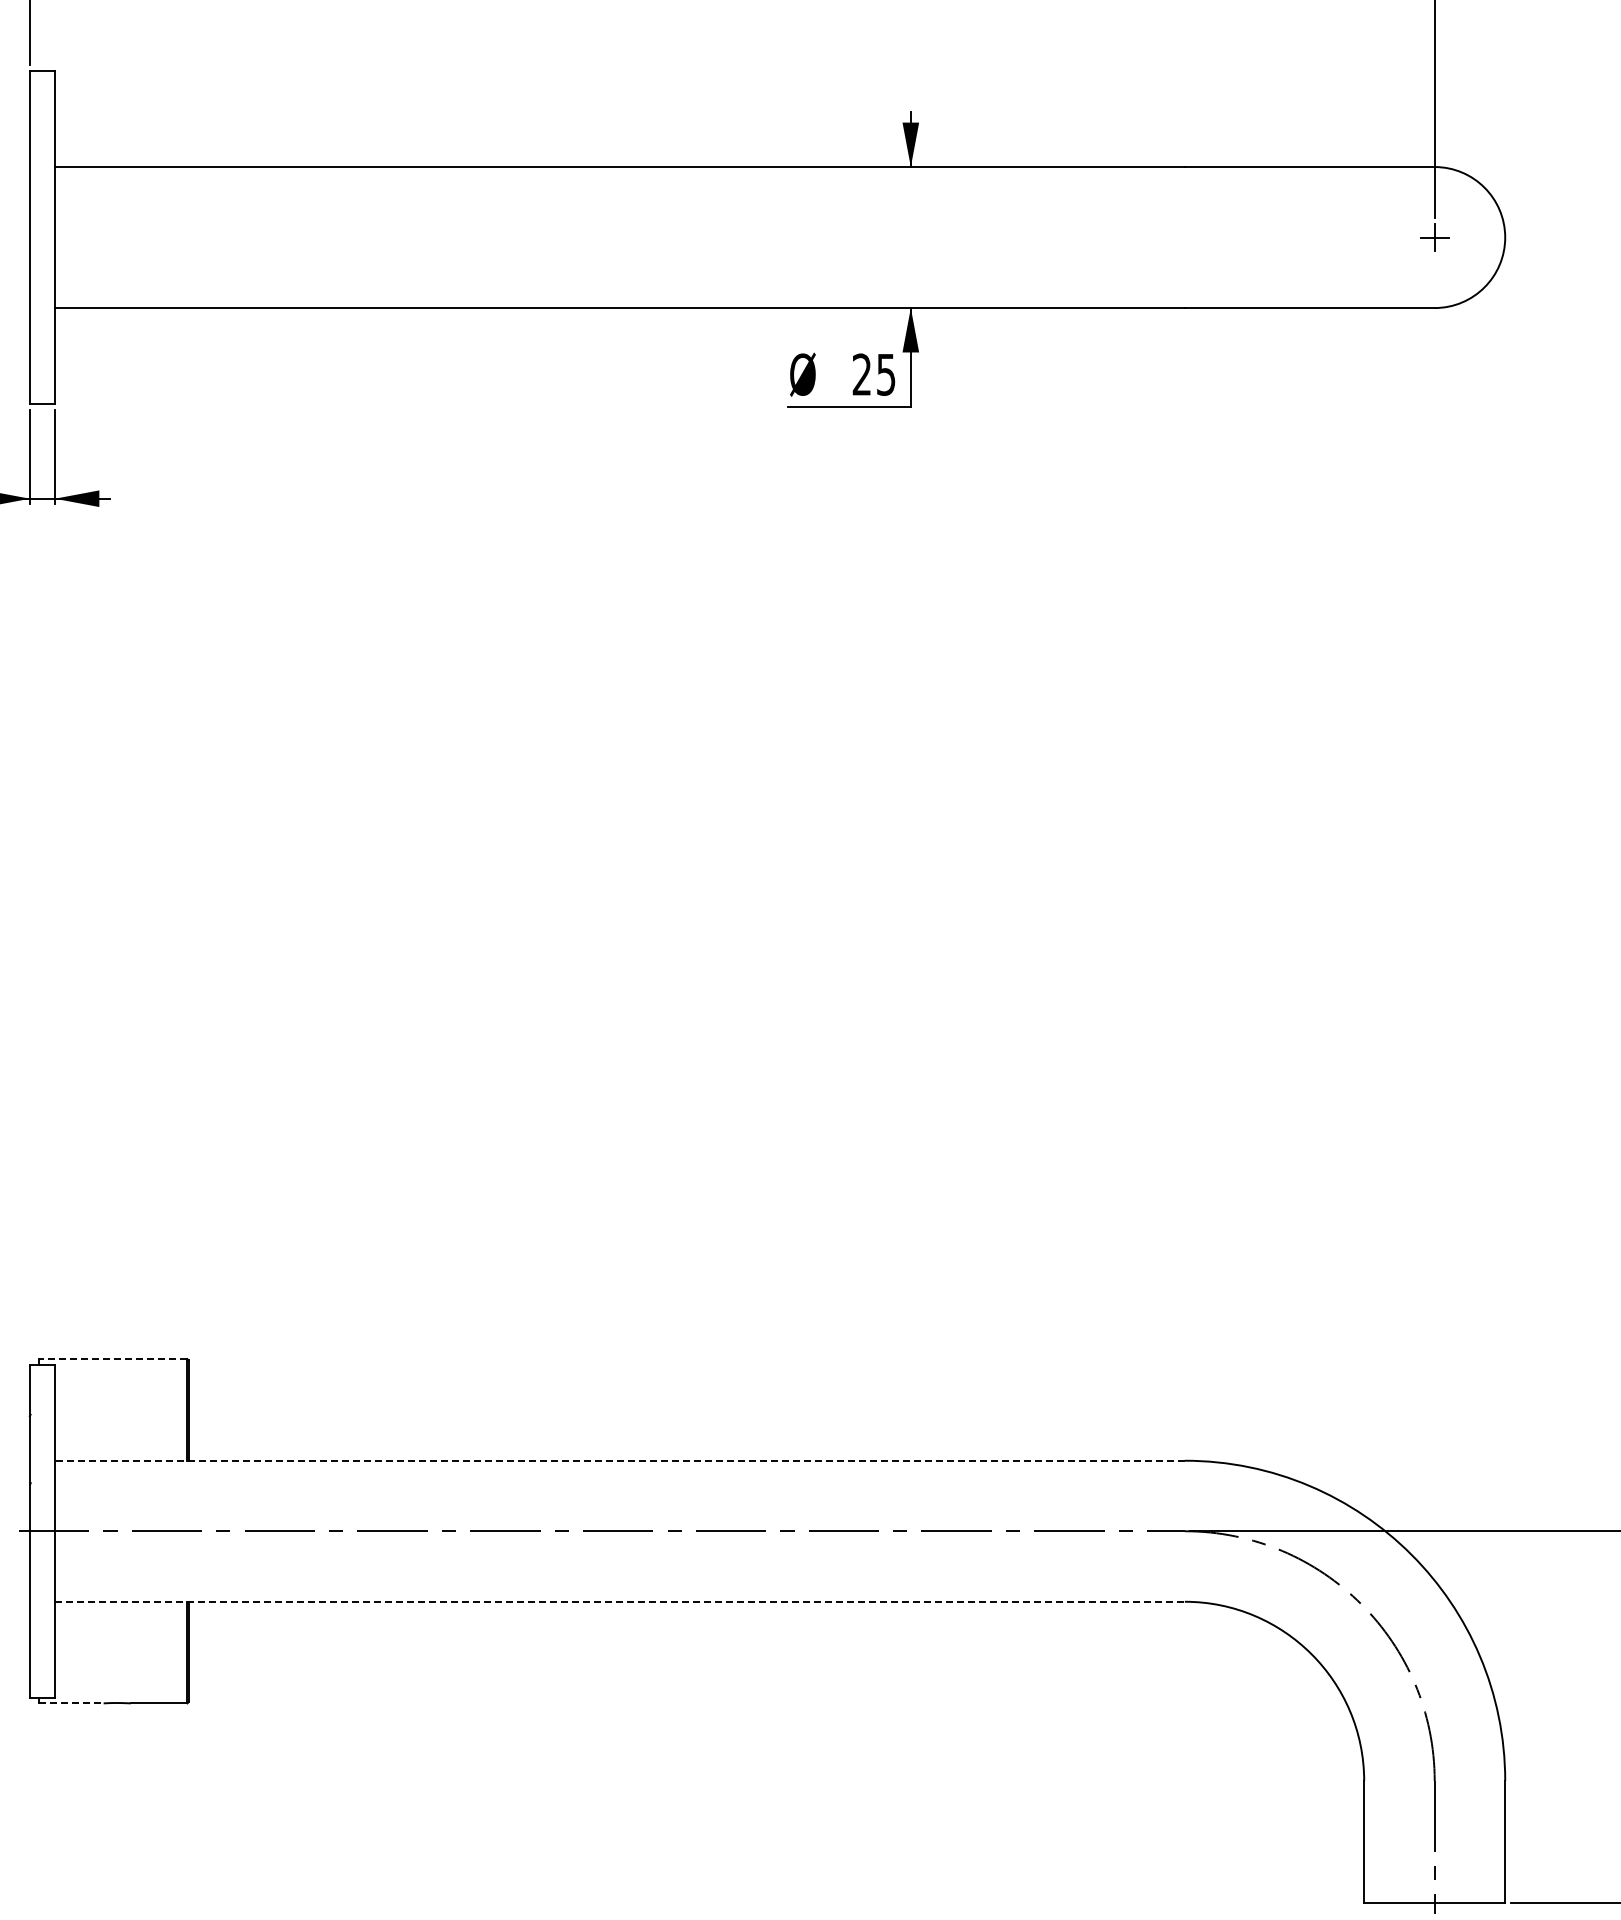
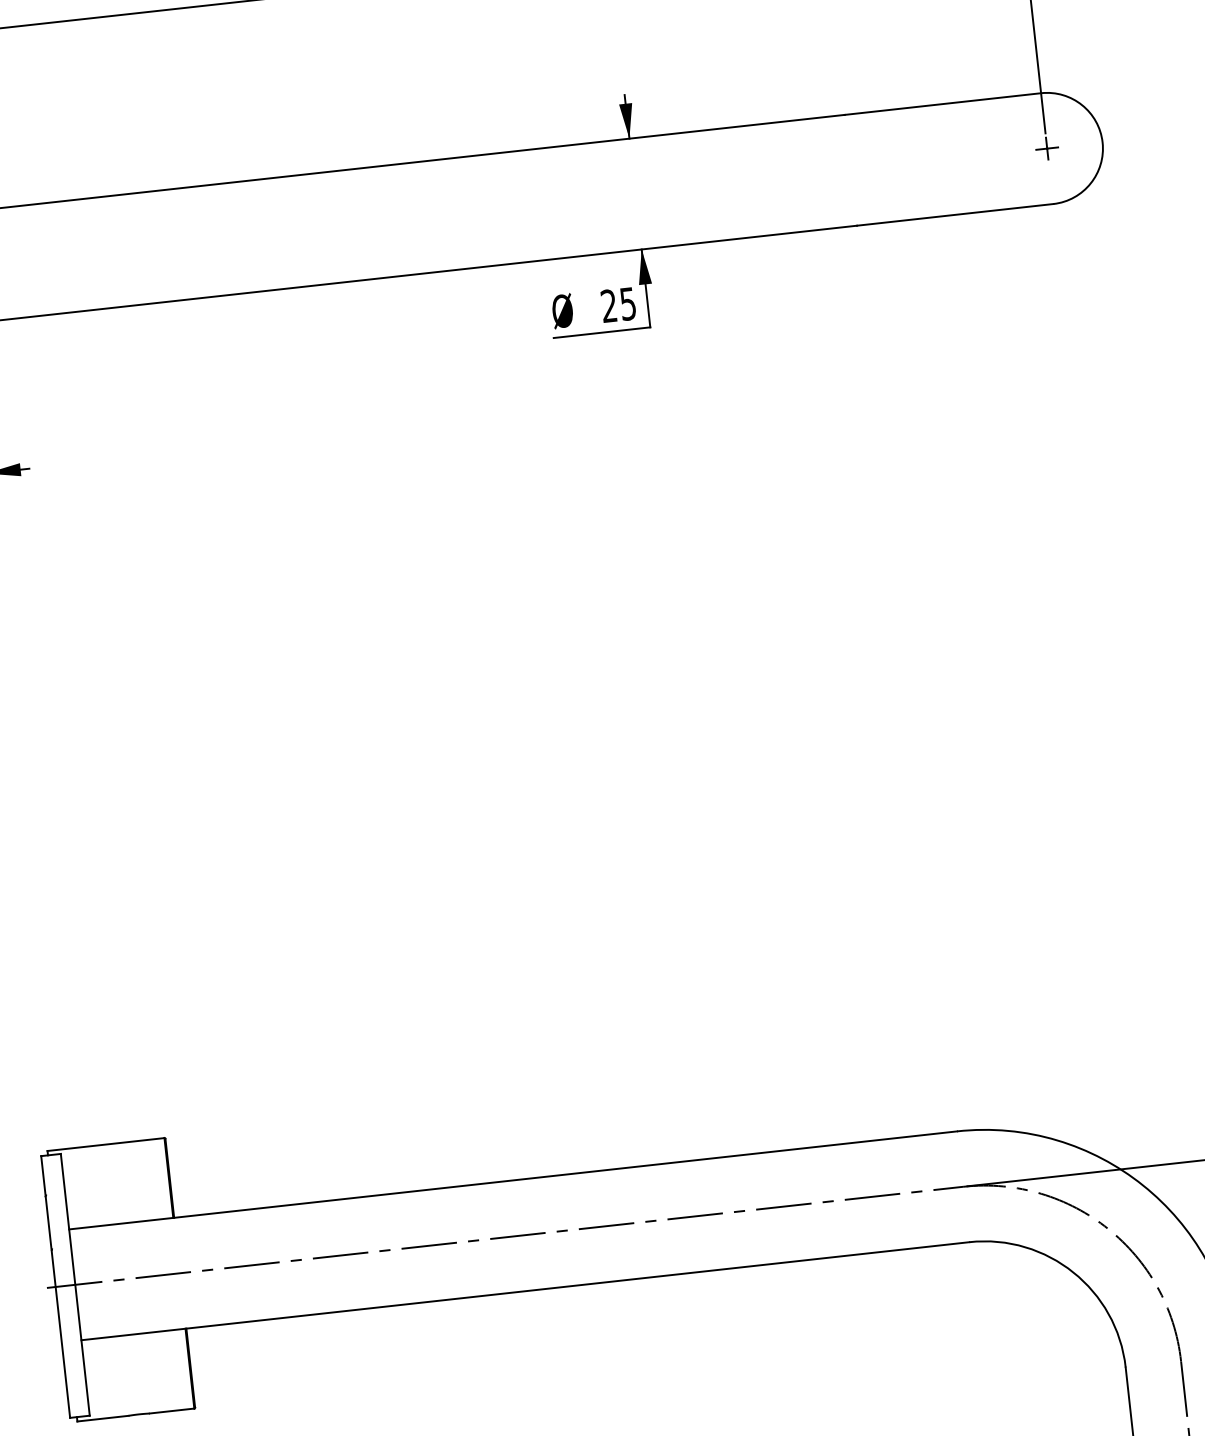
line: (112, 1359) -> (105, 1144), dashed -> solid
line: (619, 1460) -> (512, 1180), dashed -> solid
line: (619, 1601) -> (524, 1291), dashed -> solid
line: (71, 1703) -> (103, 1418), dashed -> solid

